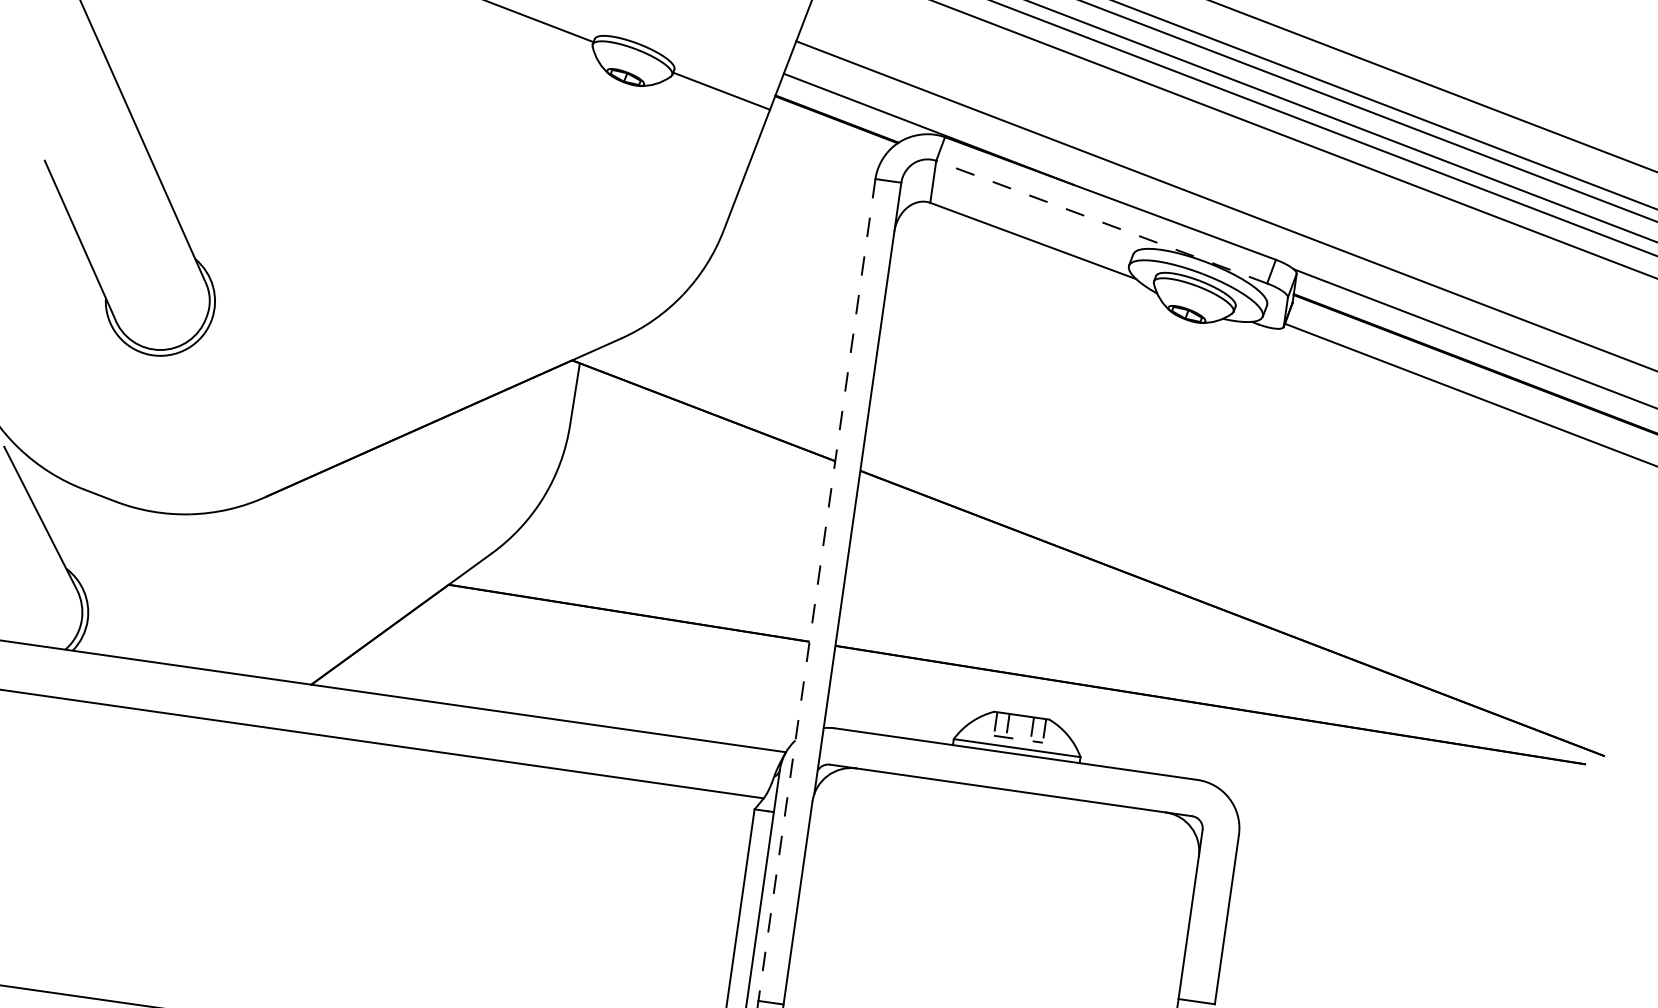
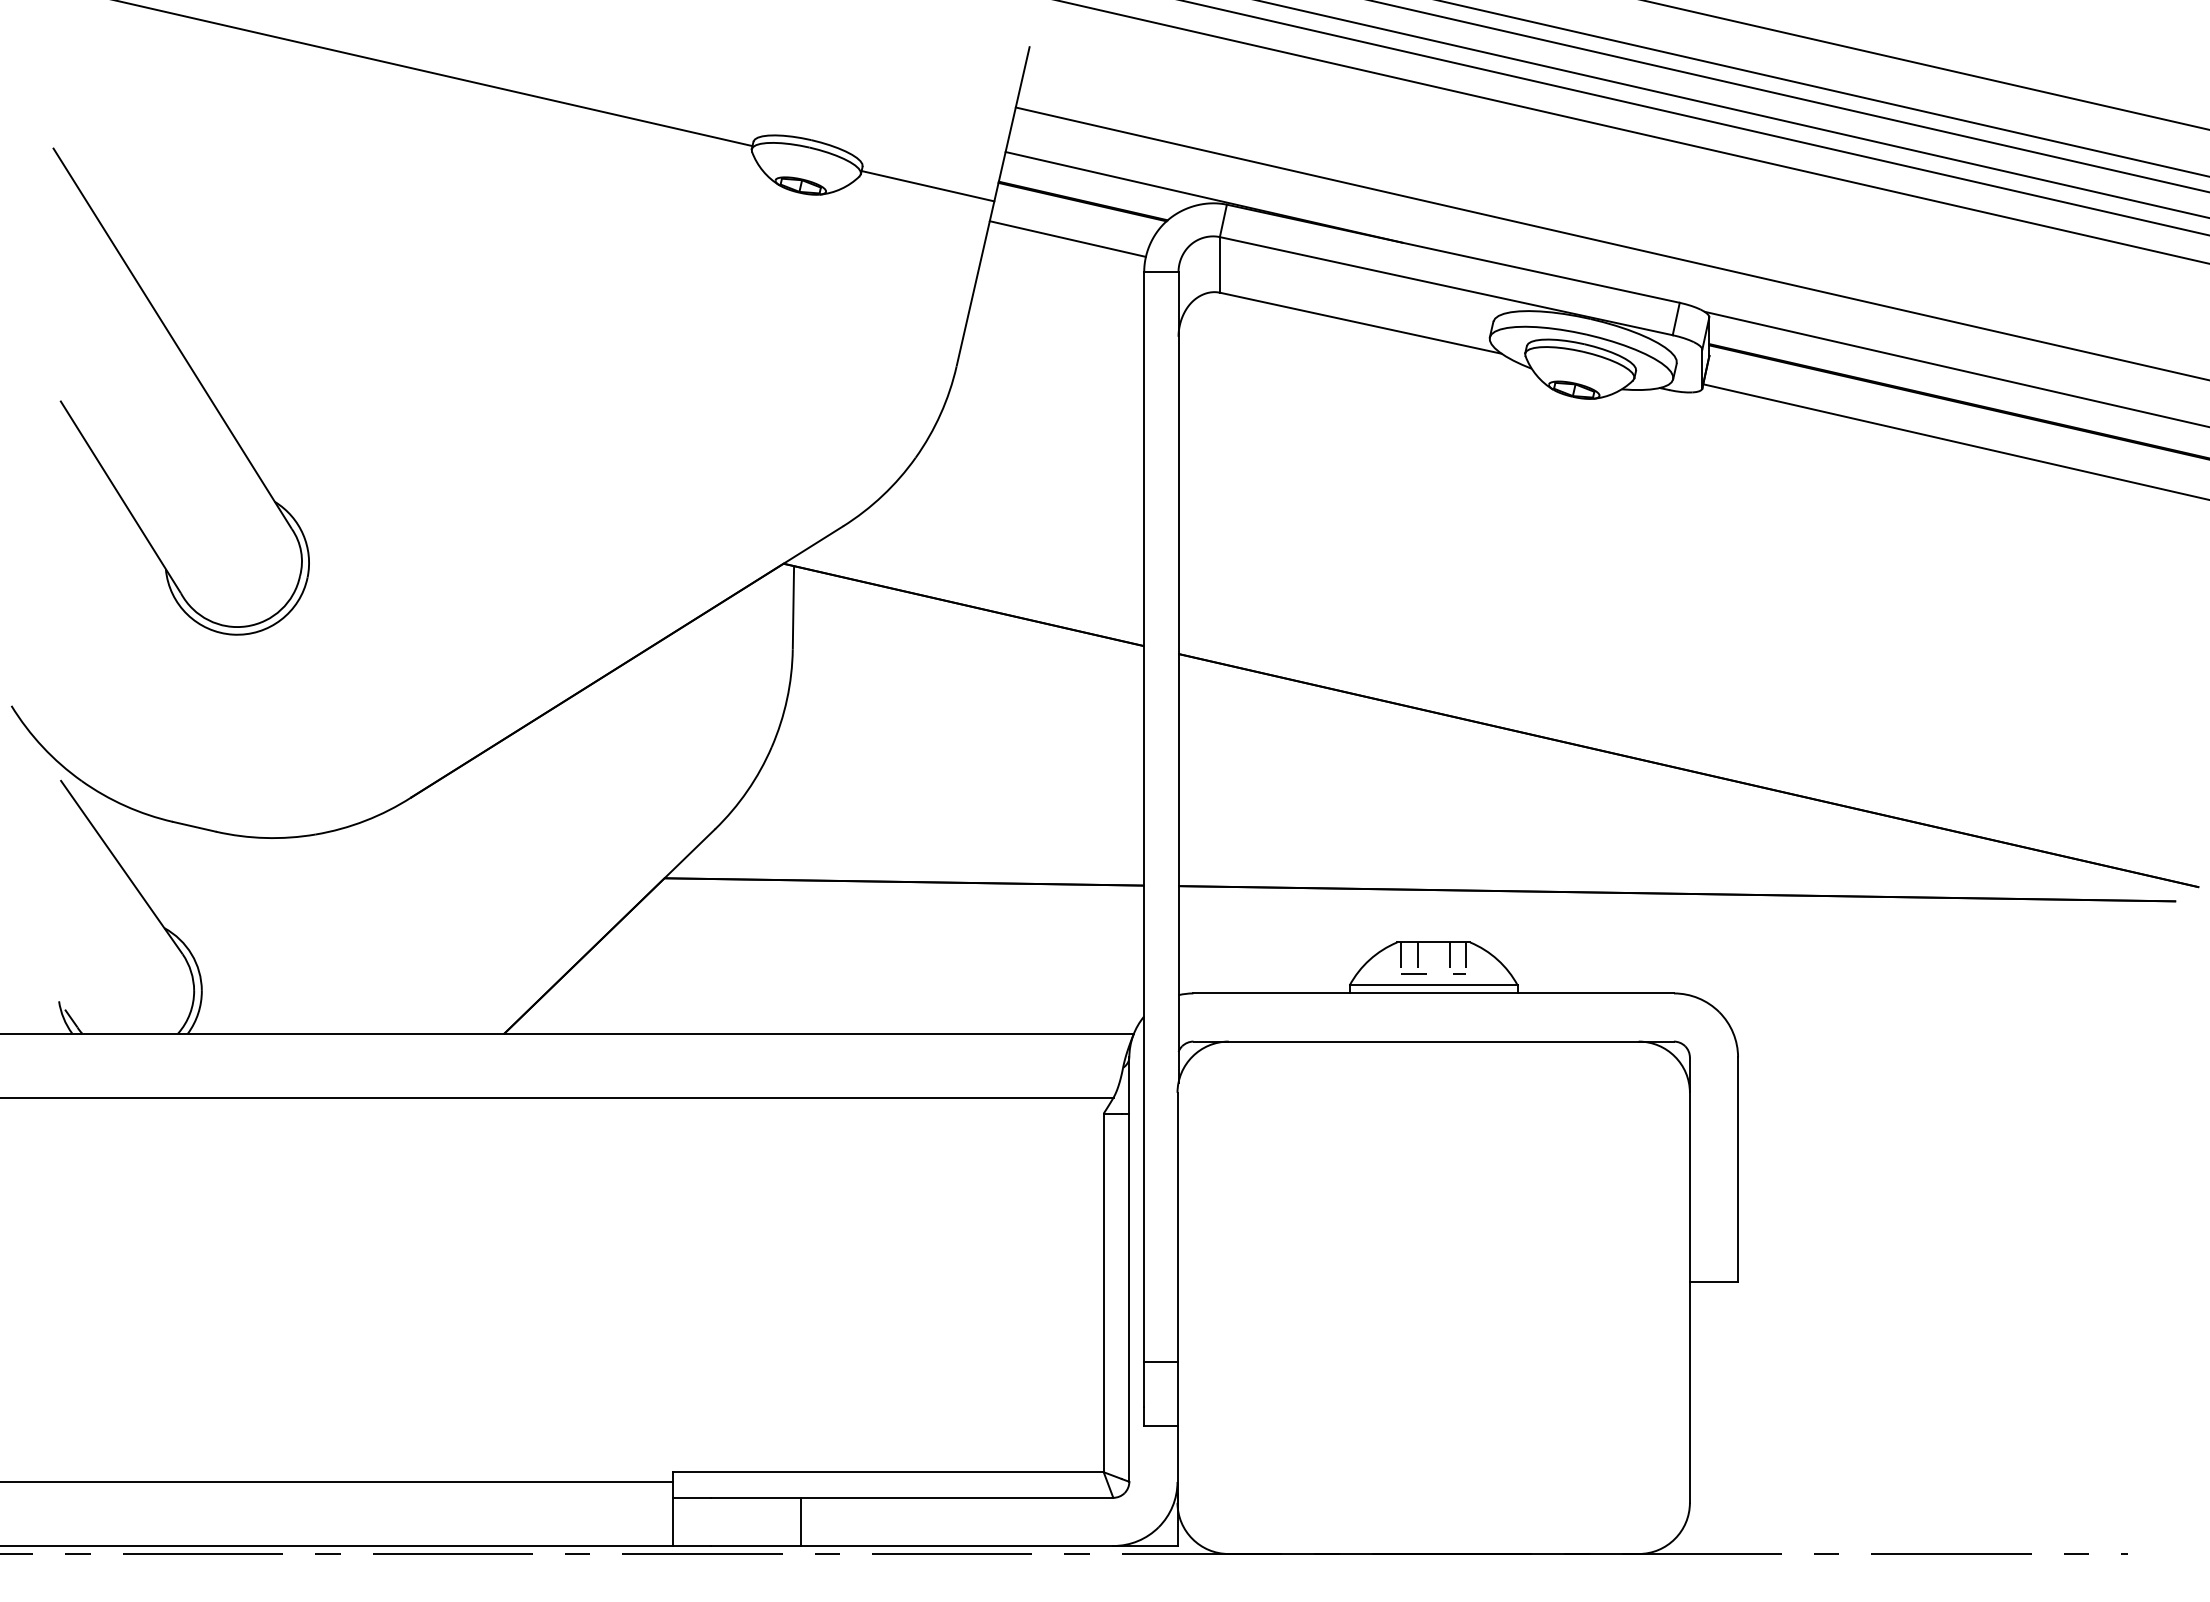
line: (821, 145) -> (1067, 238), added
line: (1101, 222) -> (1446, 286), dashed -> solid
line: (817, 590) -> (1144, 817), dashed -> solid

